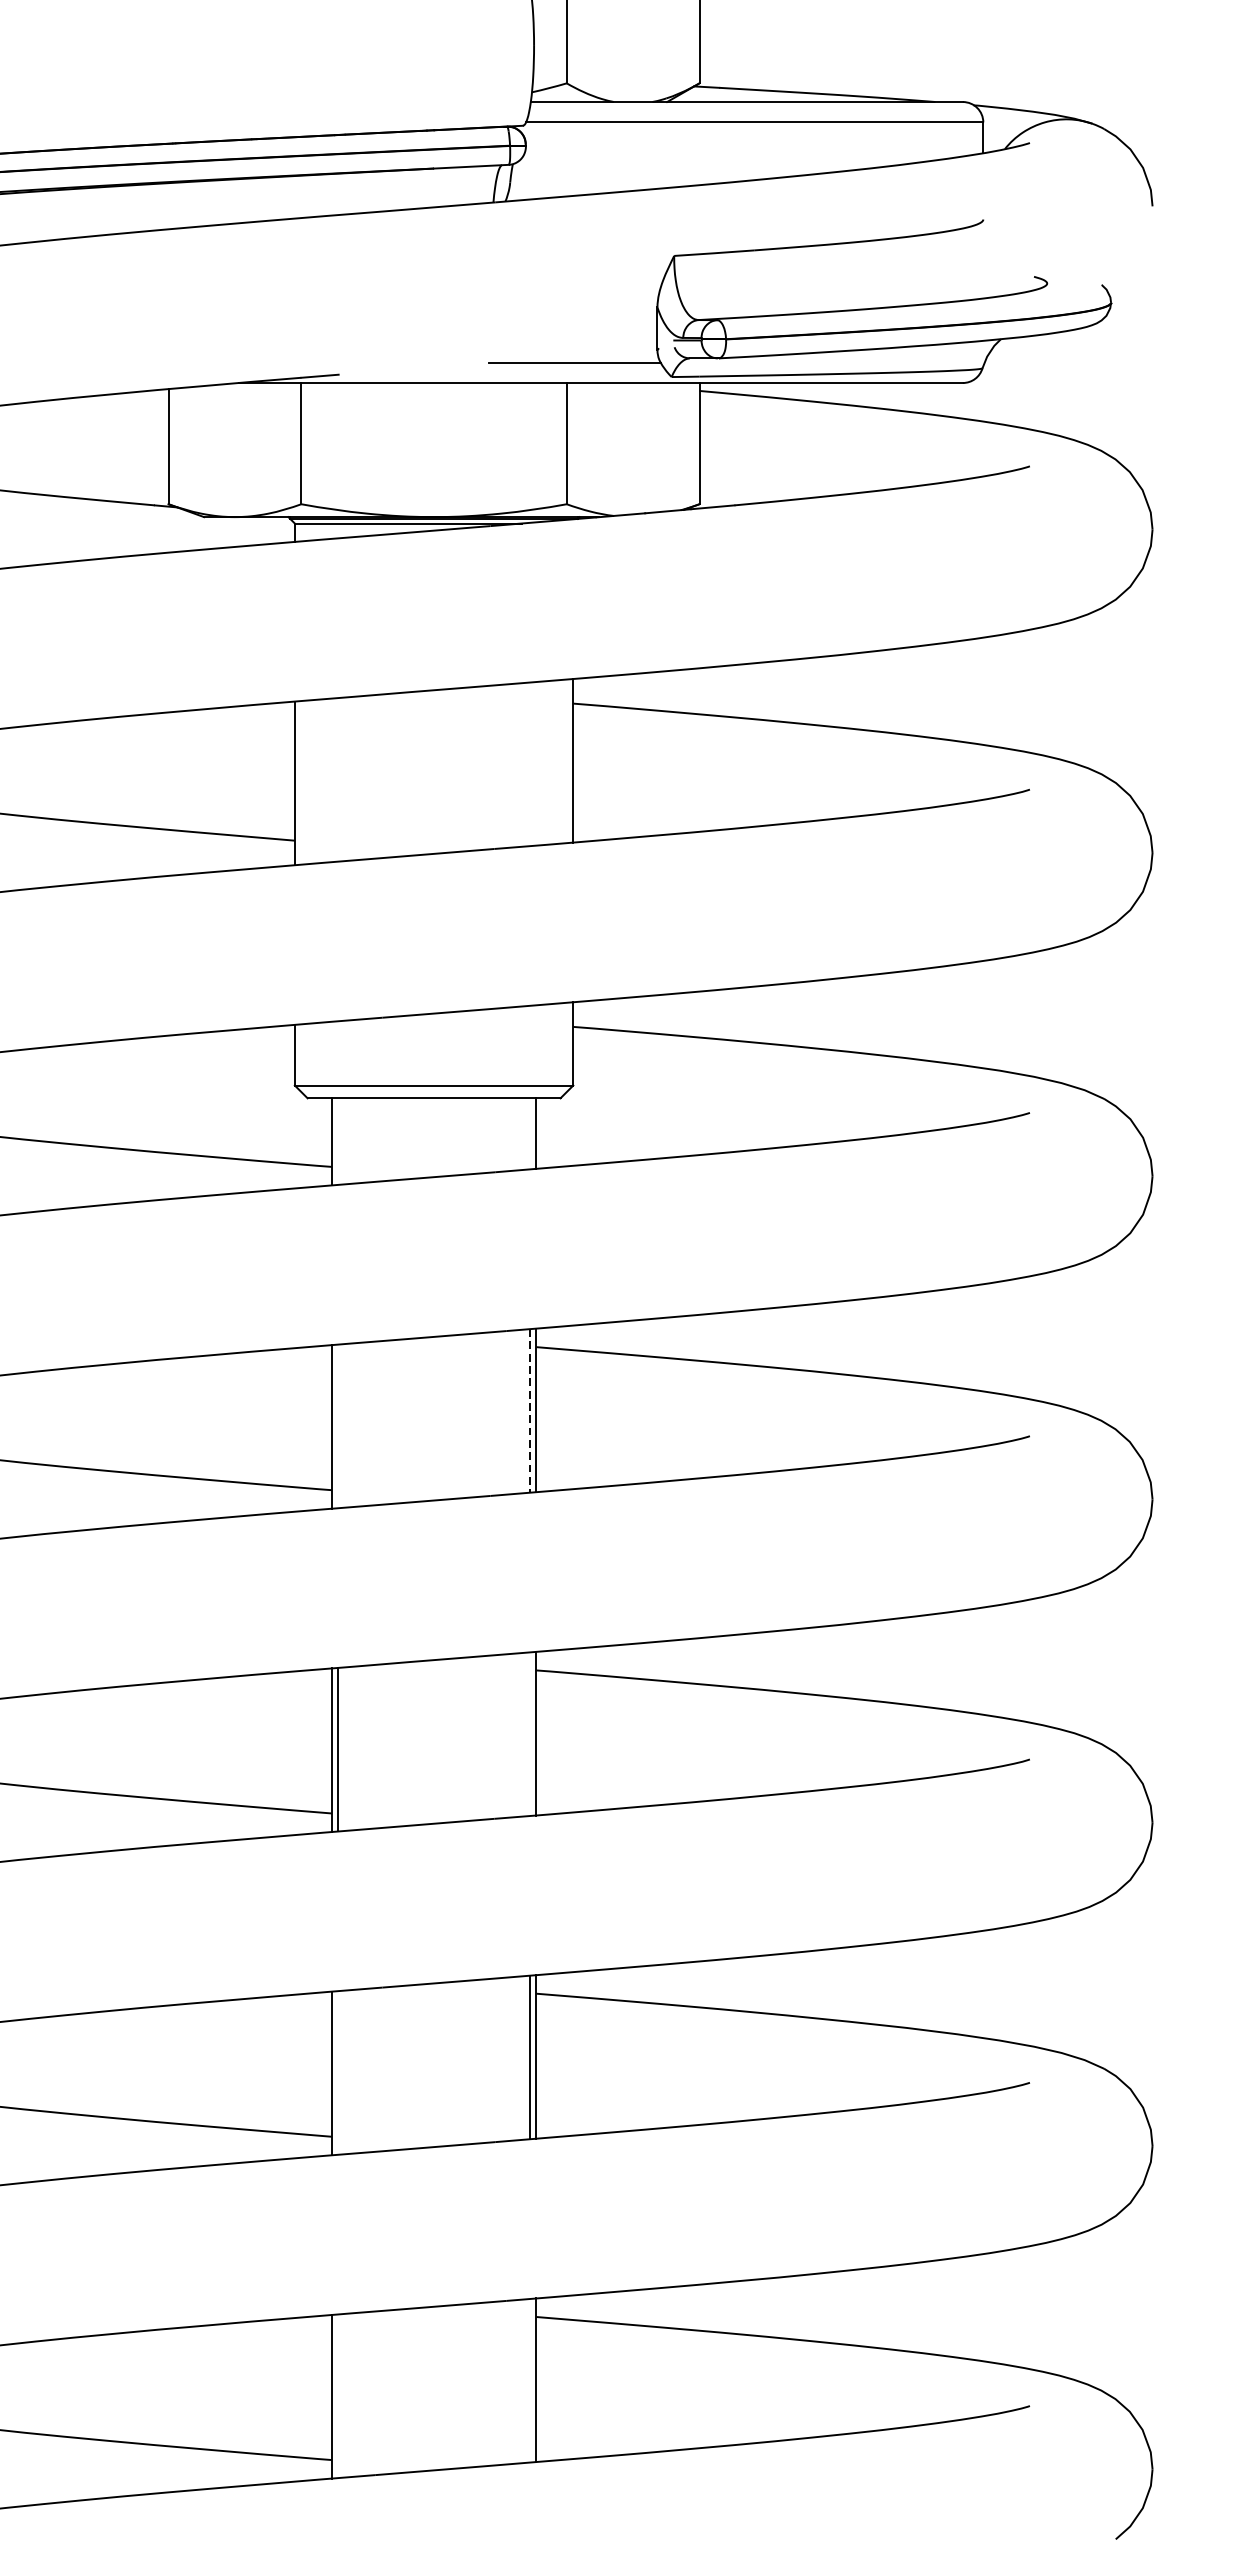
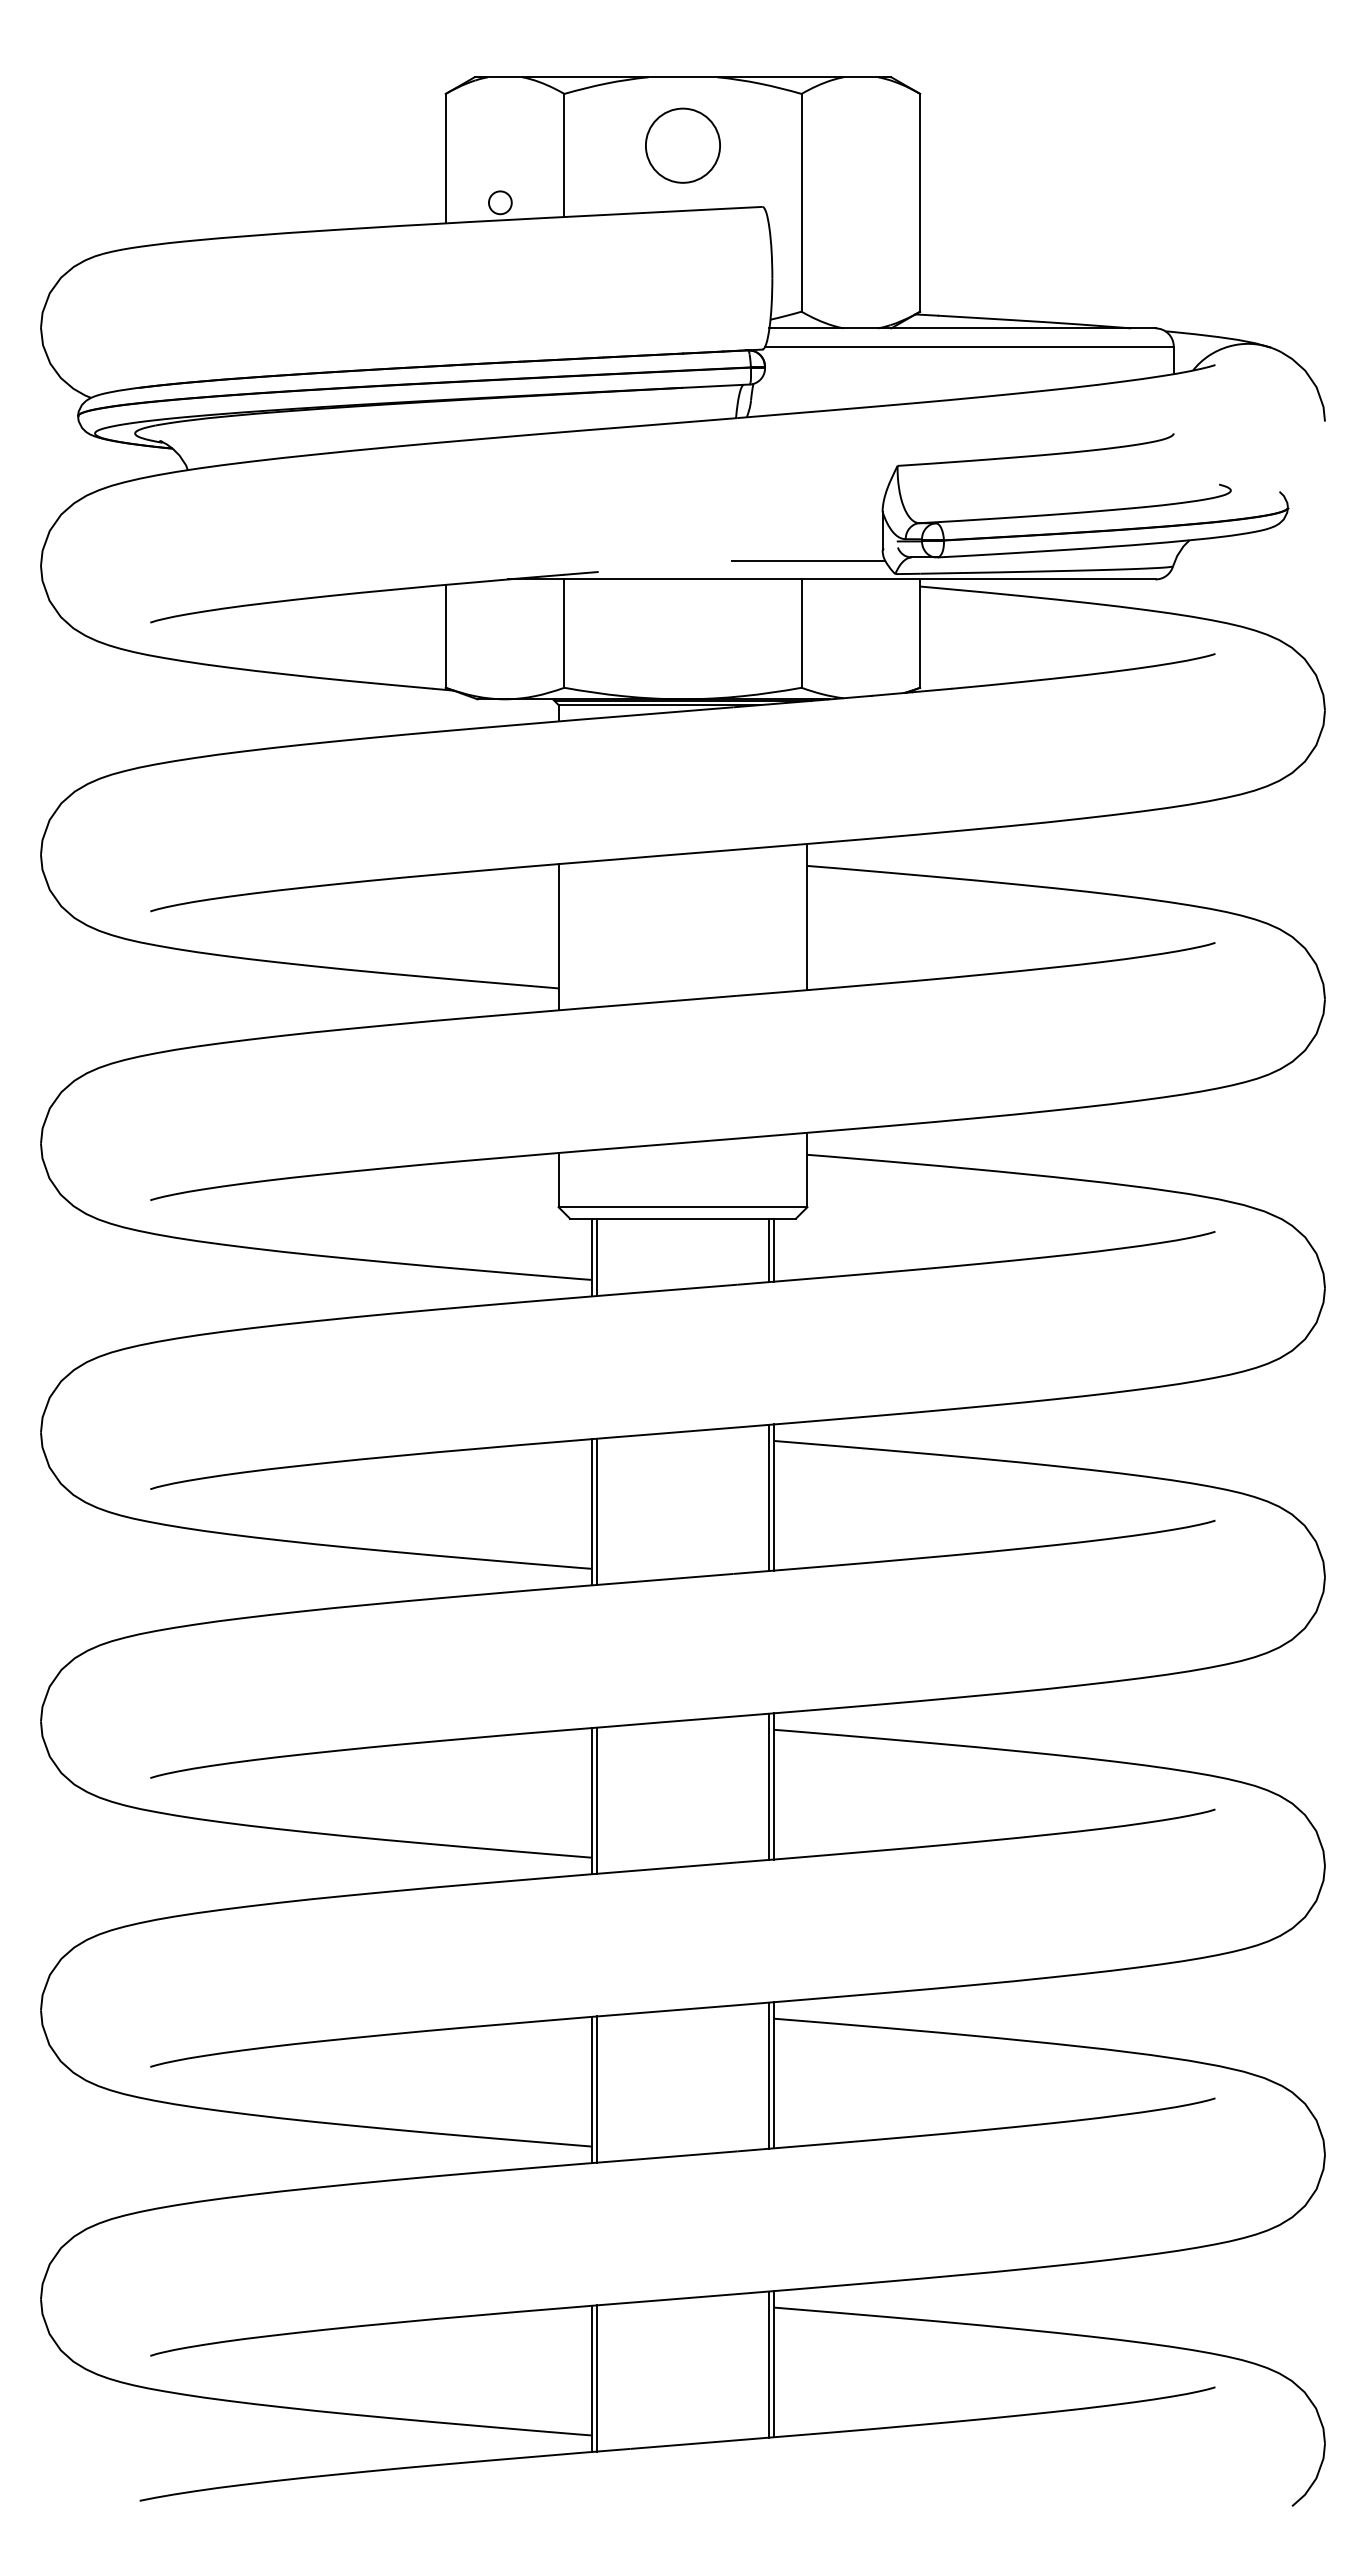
line: (529, 1133) -> (768, 1250), added
line: (338, 1141) -> (597, 1257), added
line: (529, 1411) -> (768, 1498), dashed -> solid
line: (338, 1426) -> (597, 1511), added
line: (529, 1733) -> (768, 1786), added
line: (338, 2072) -> (597, 2089), added
line: (529, 2380) -> (768, 2364), added
line: (338, 2396) -> (597, 2378), added

